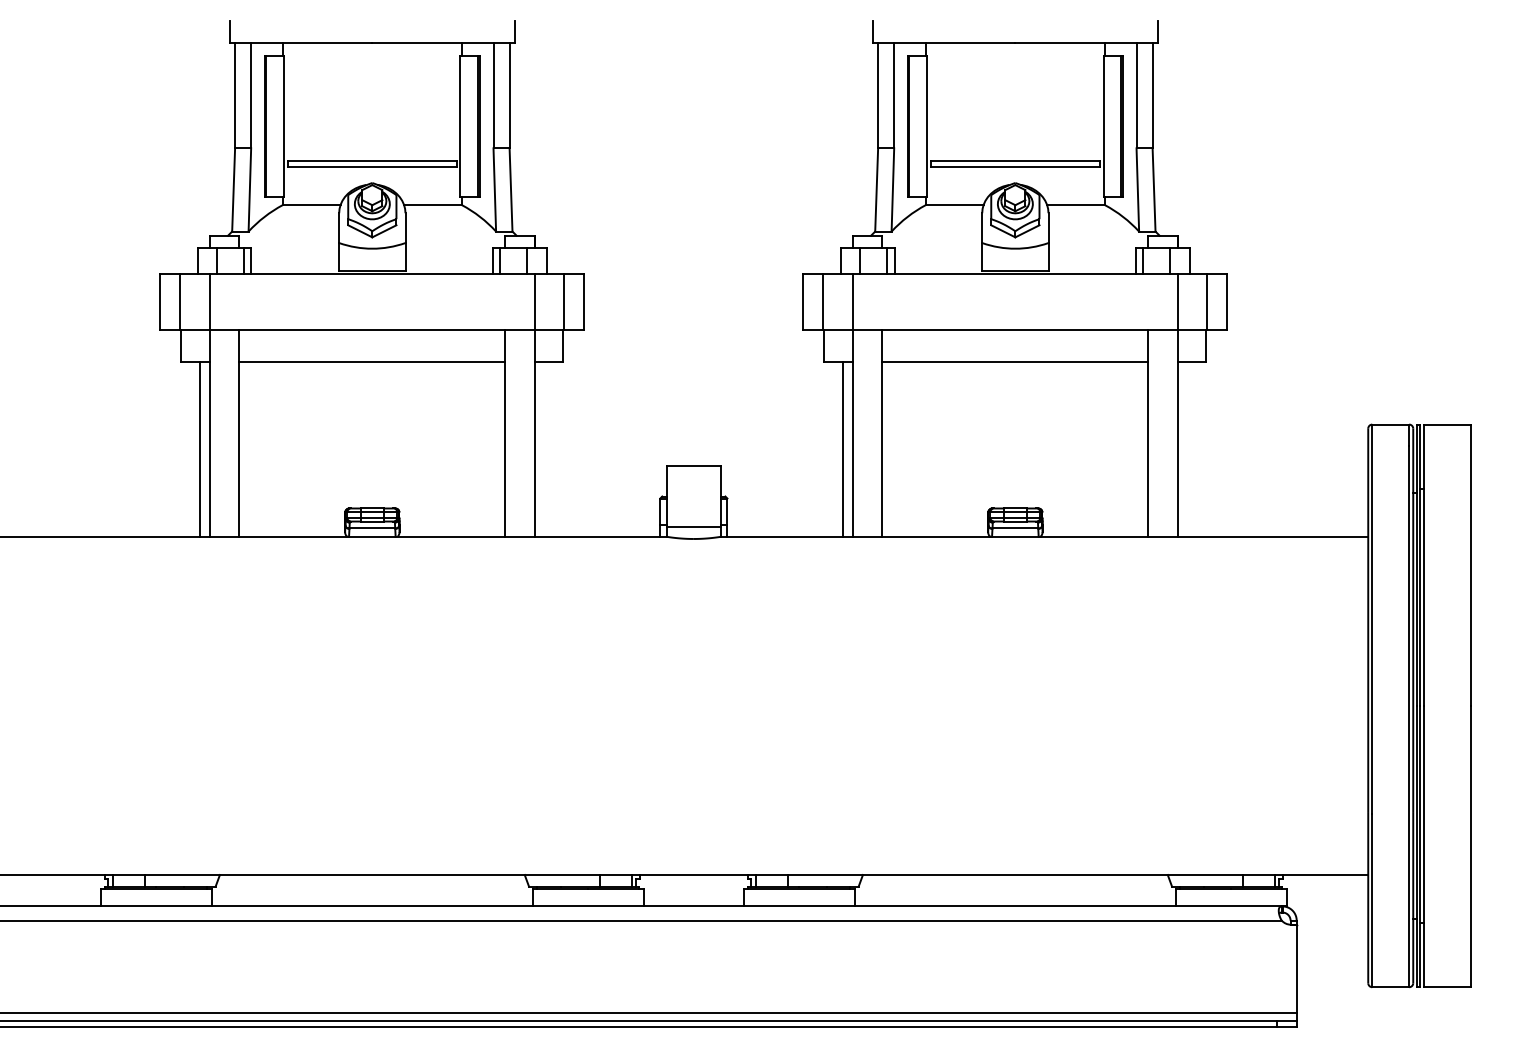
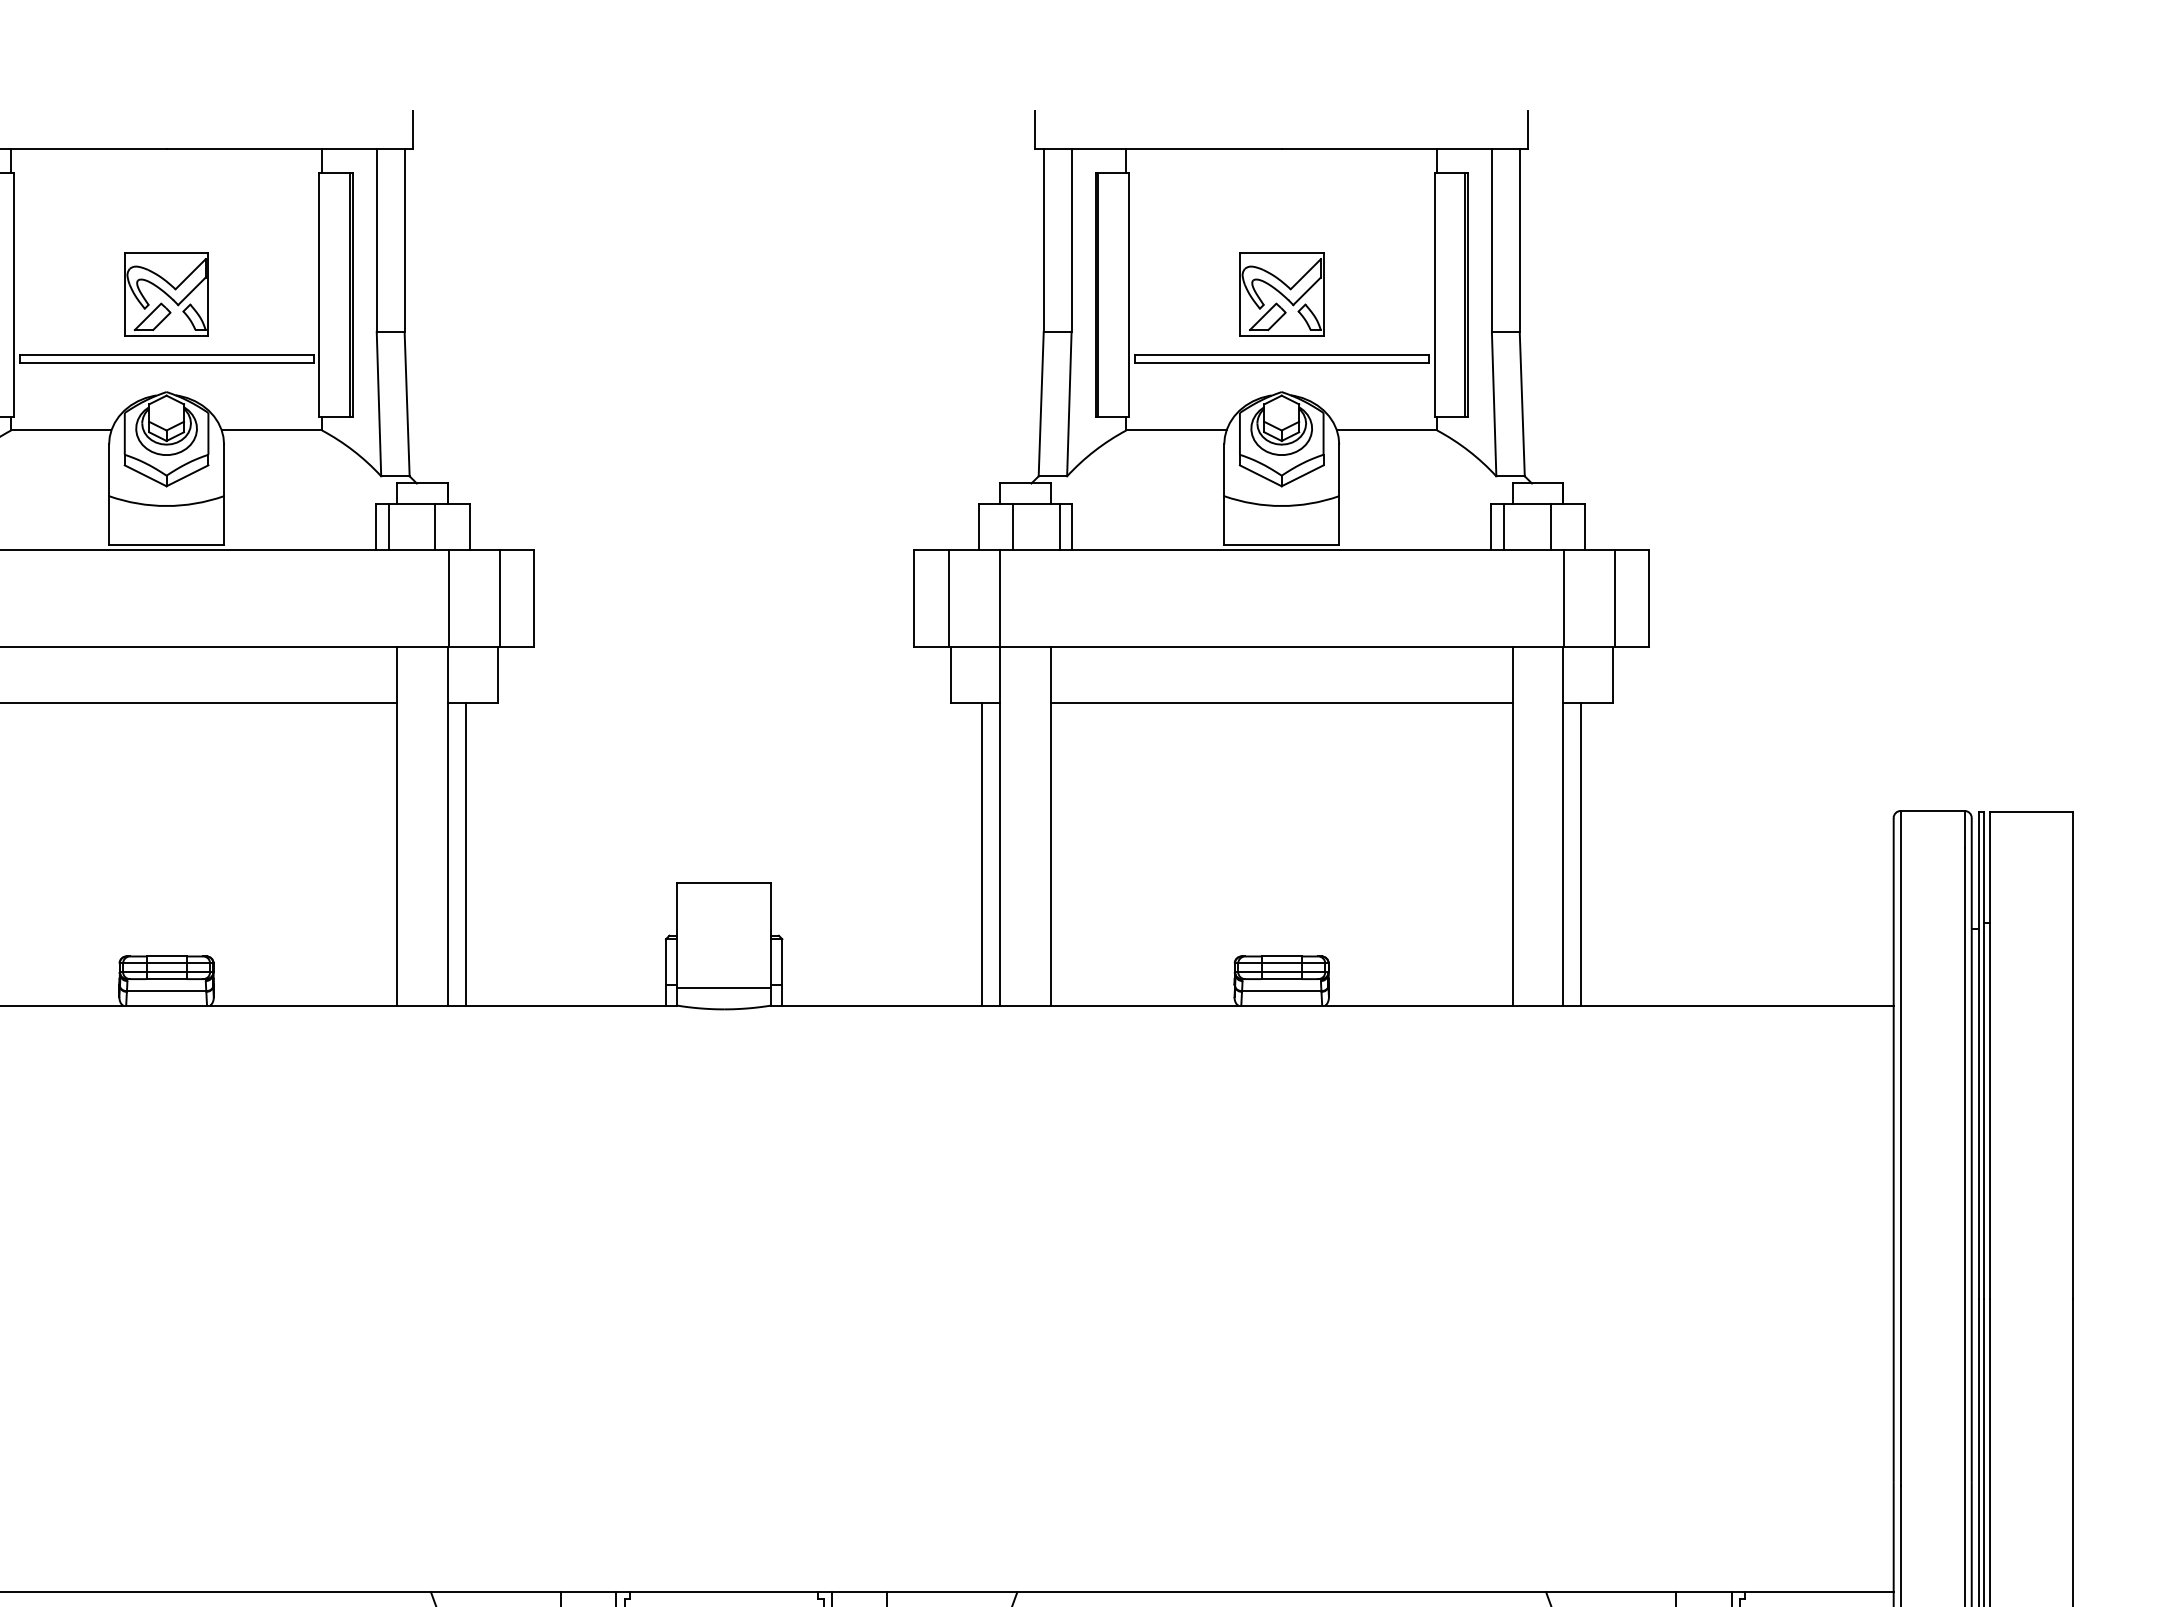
part: (371, 126) -> (165, 294), added
part: (1014, 126) -> (1280, 294), added
line: (545, 449) -> (466, 854), added
line: (1188, 449) -> (1581, 854), added

